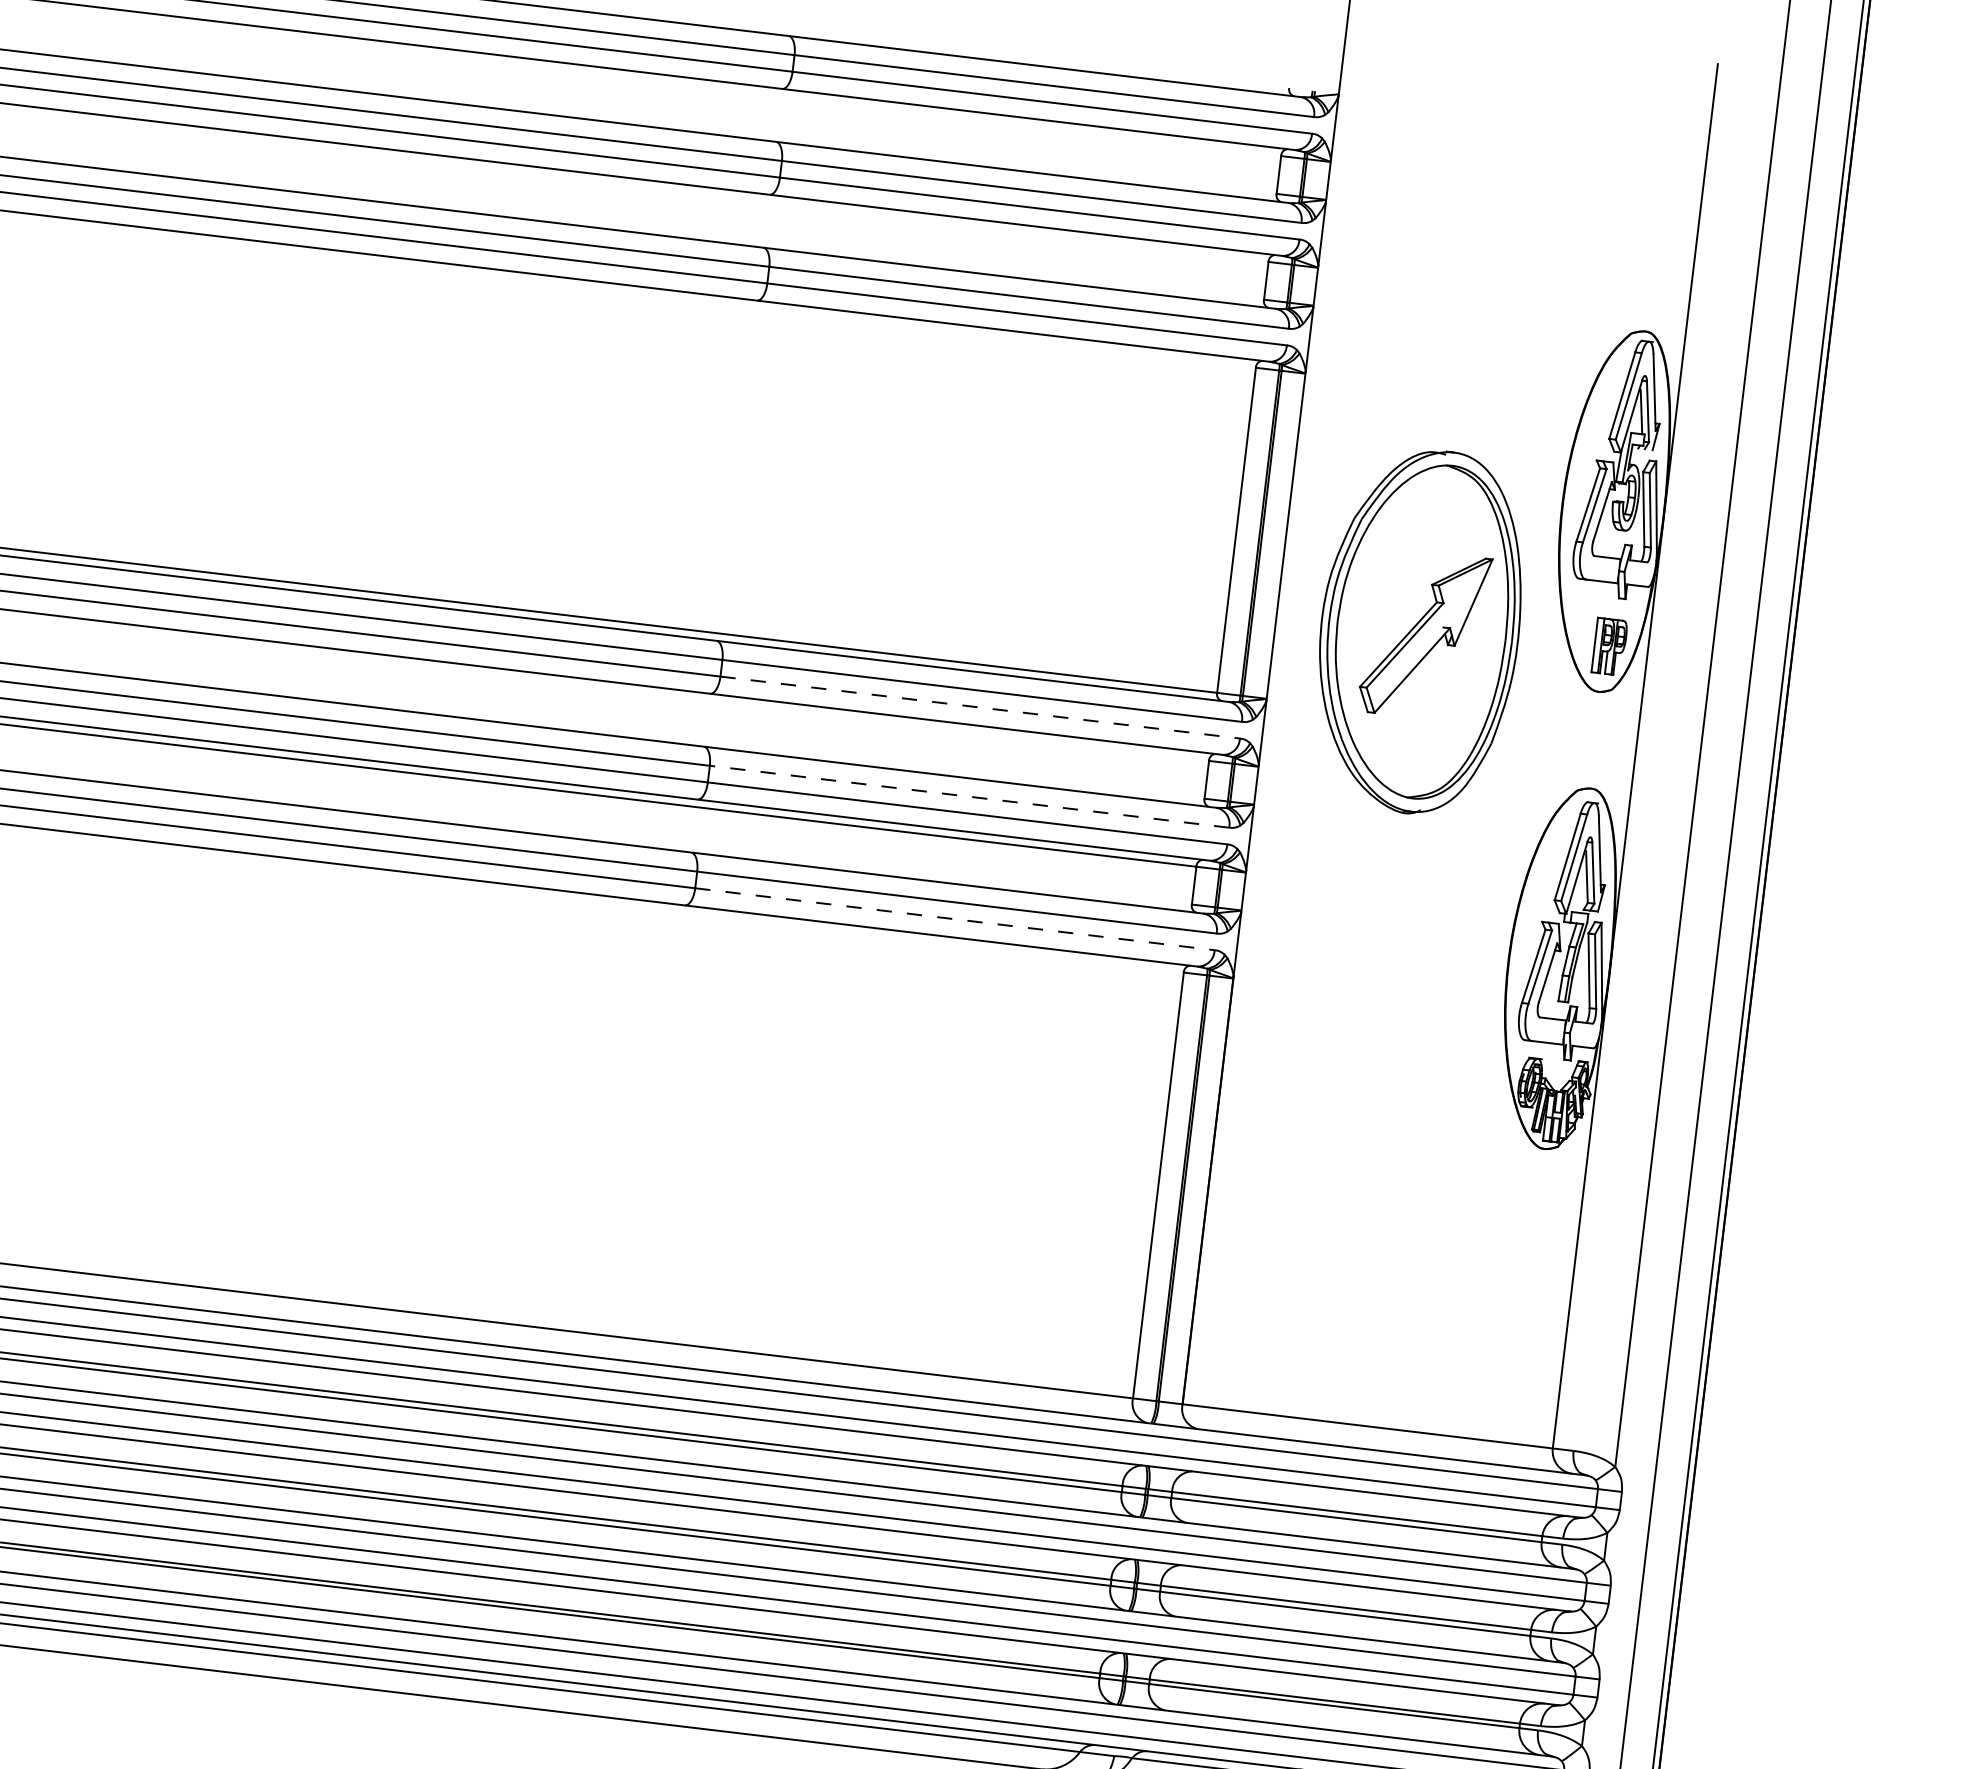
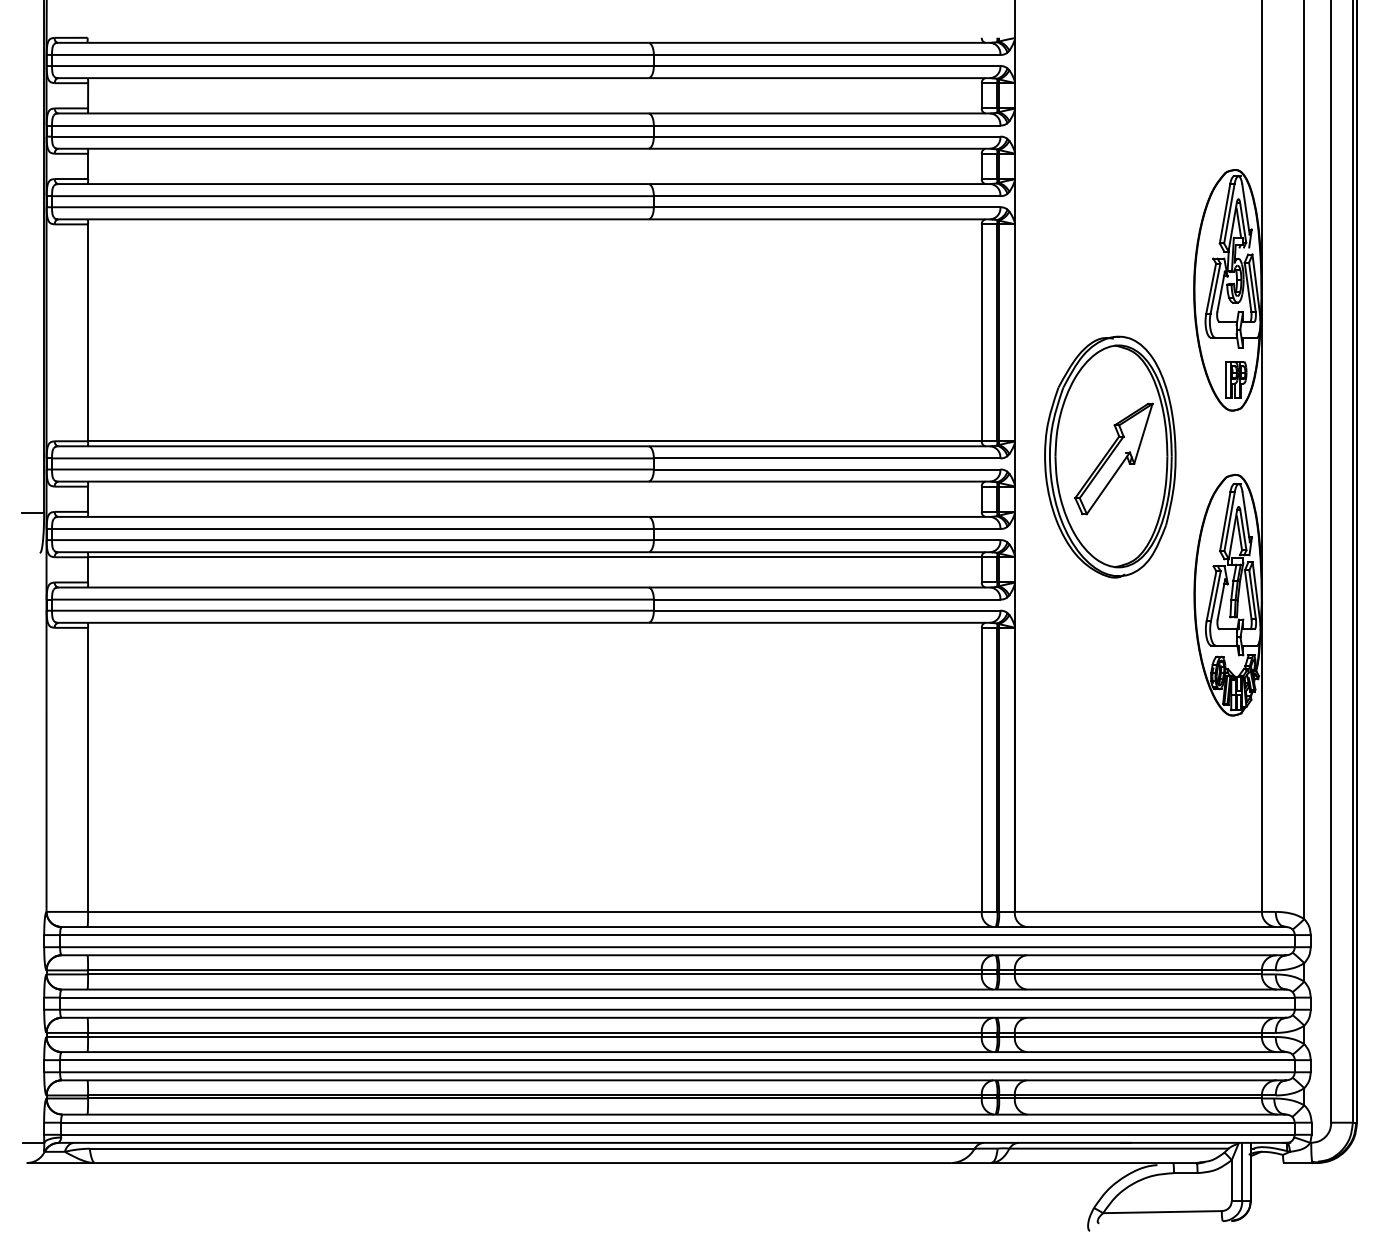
part: (1420, 630) -> (1110, 456), moved
line: (980, 707) -> (827, 469), dashed -> solid
line: (968, 797) -> (826, 529), dashed -> solid
line: (955, 918) -> (827, 610), dashed -> solid

